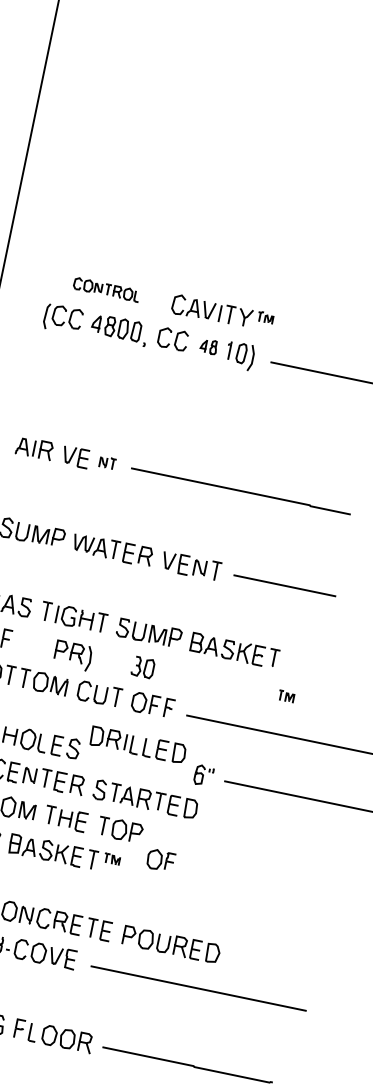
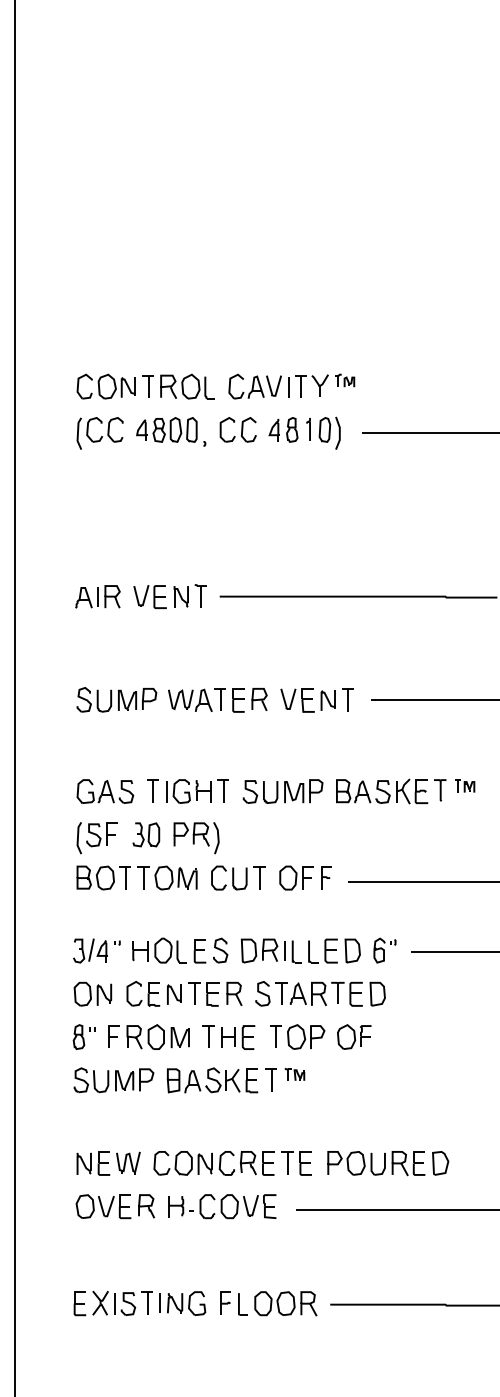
part: (106, 289) -> (145, 386), size x1.67
part: (208, 346) -> (283, 429), size x1.43
part: (107, 462) -> (189, 595), size x1.67
part: (143, 667) -> (146, 834), moved
part: (286, 696) -> (465, 785), moved
part: (132, 743) -> (293, 950), moved
part: (161, 860) -> (354, 1036), moved

